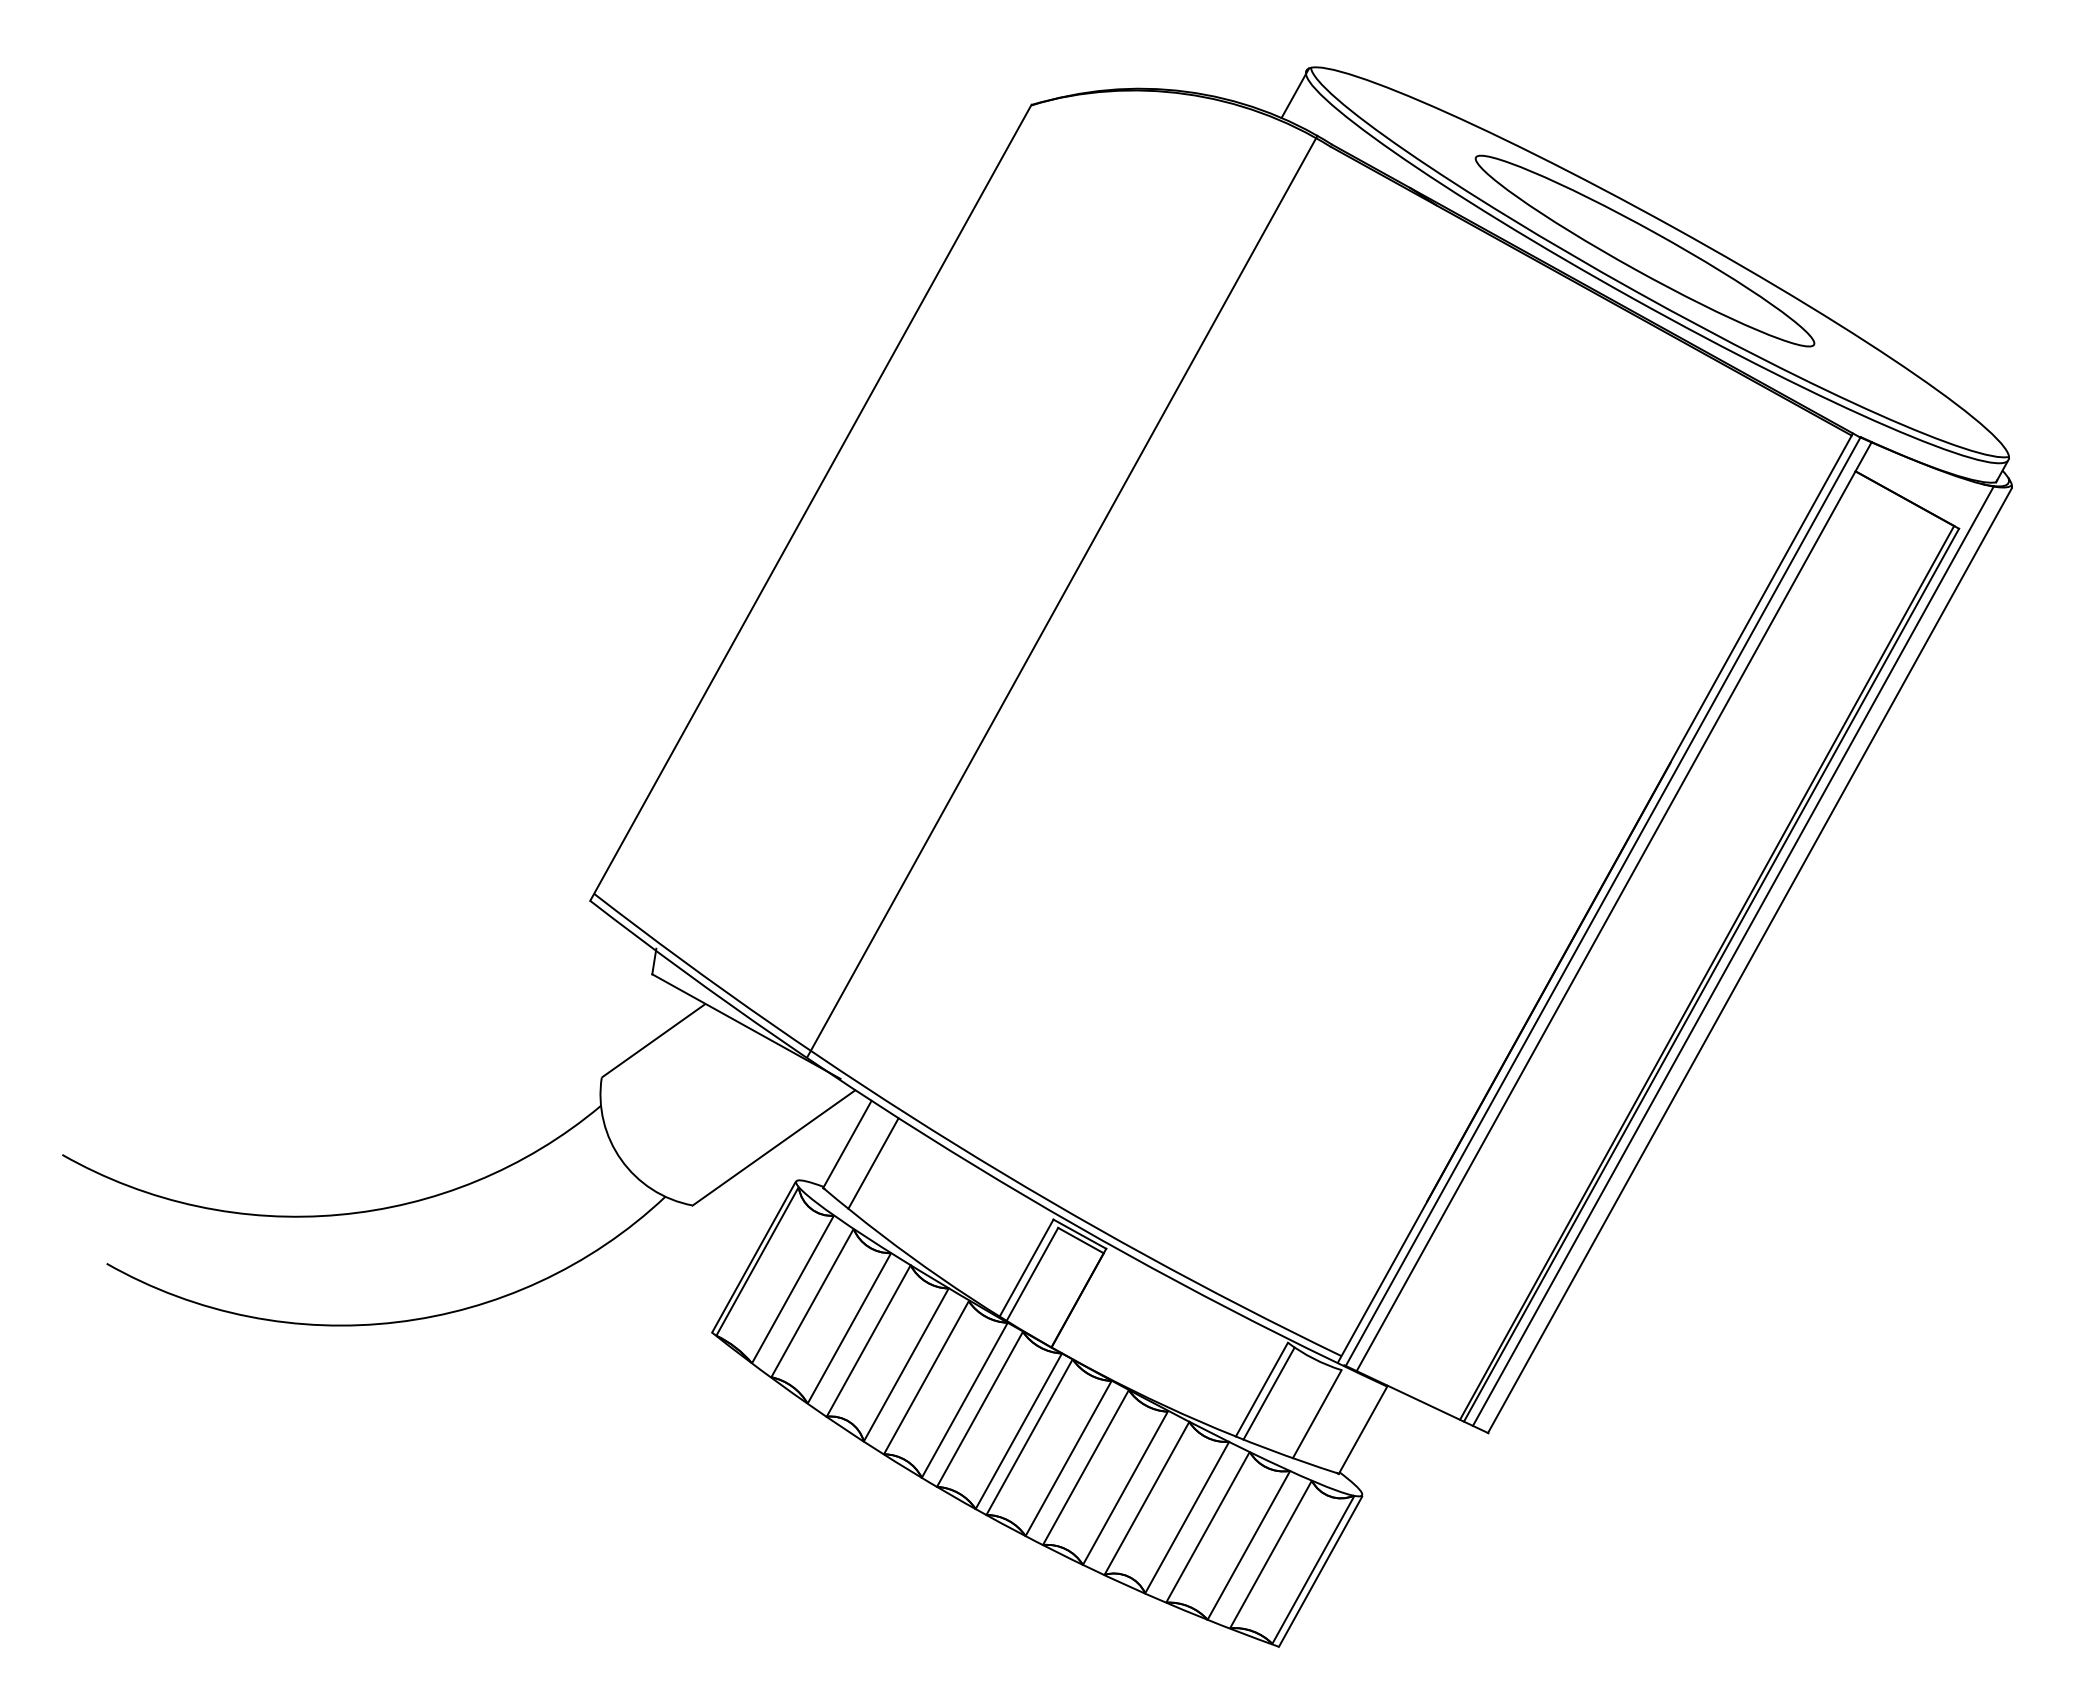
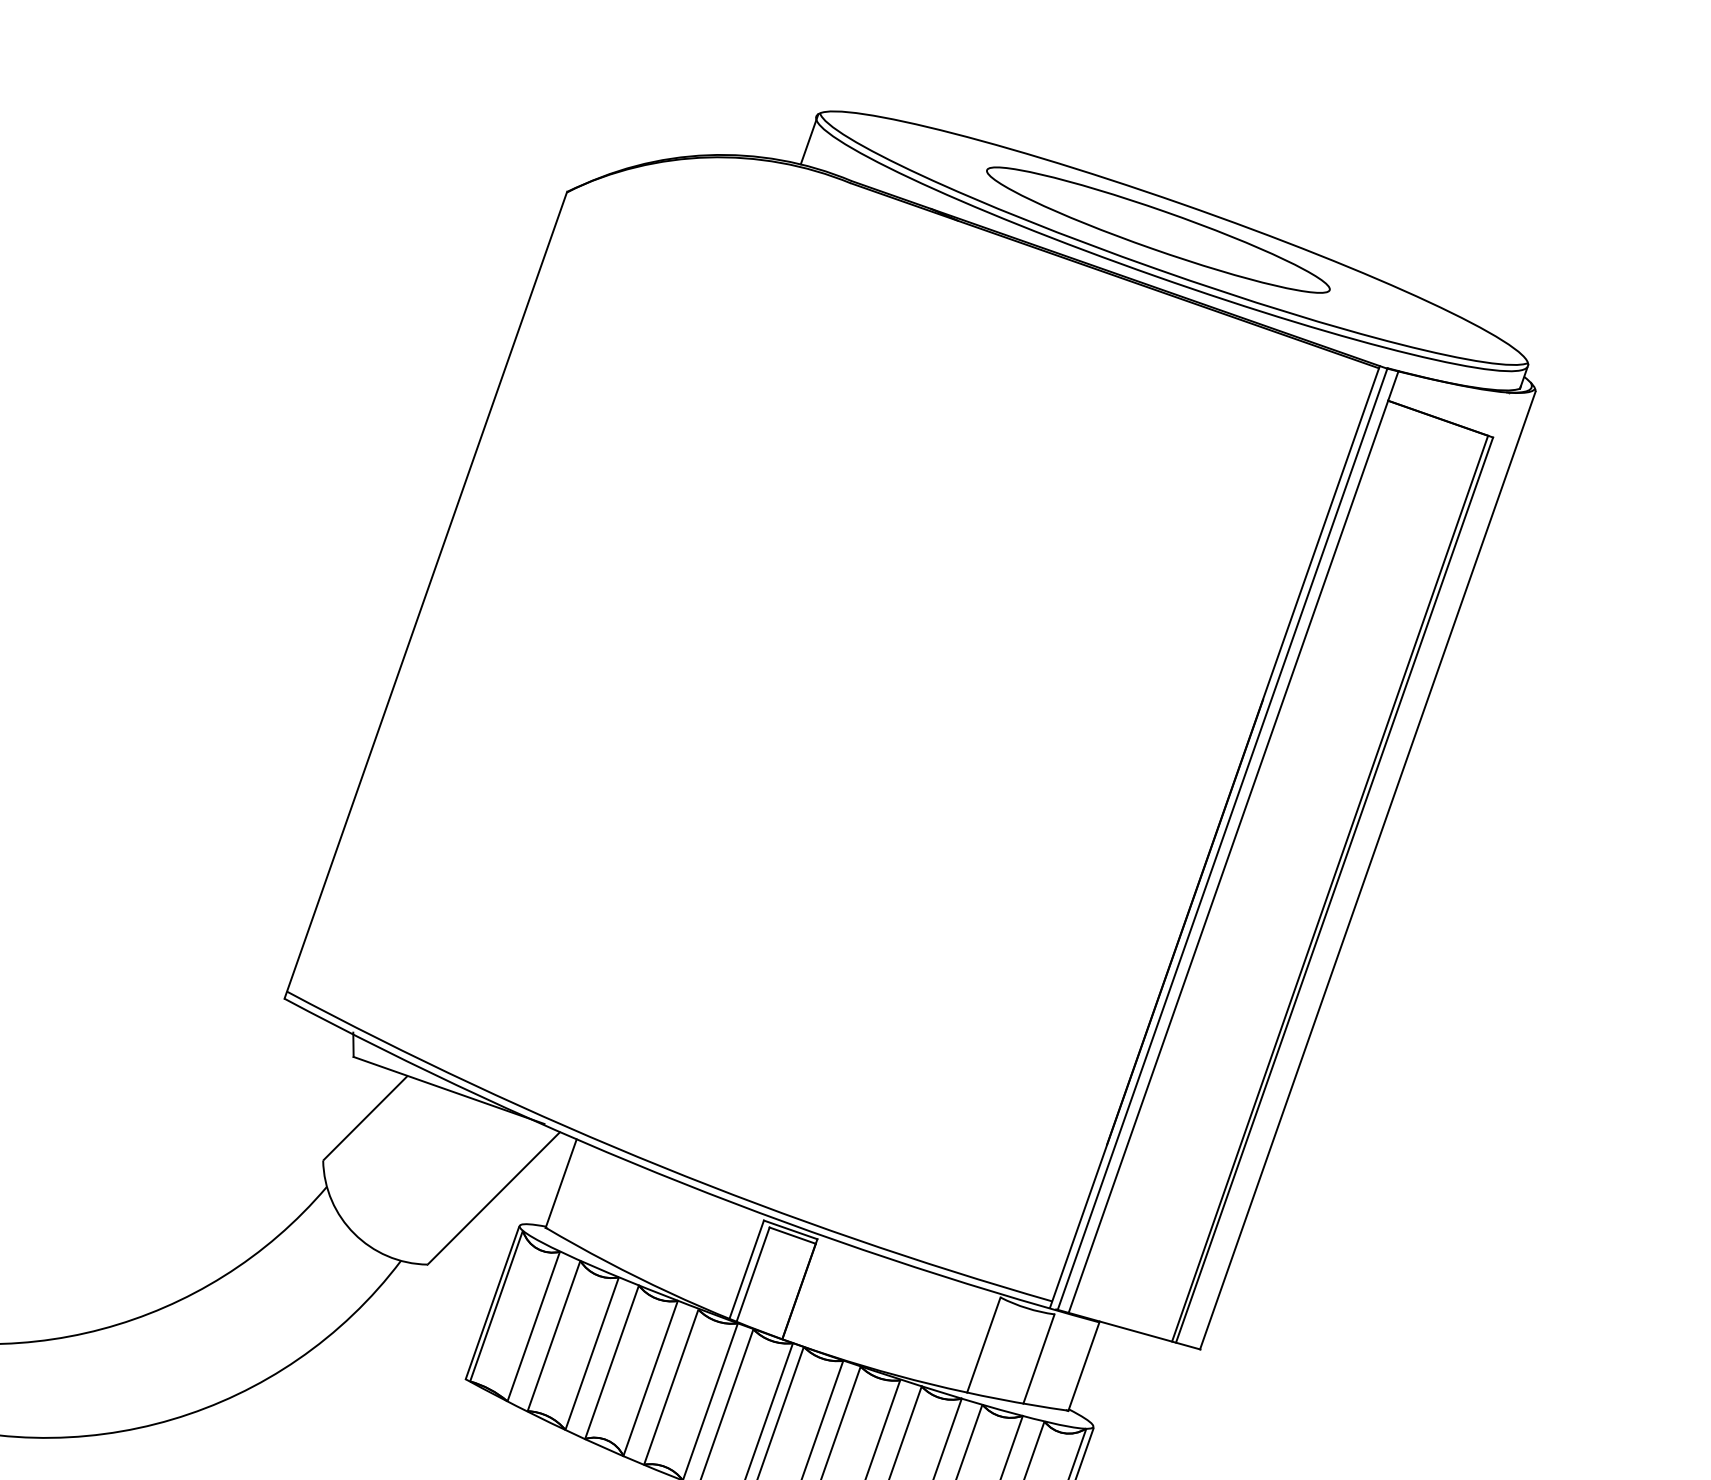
line: (1062, 595) -> (673, 641), removed
line: (1732, 955) -> (1350, 868), removed
line: (873, 1163) -> (588, 1197), removed
line: (1268, 1393) -> (990, 1347), removed

